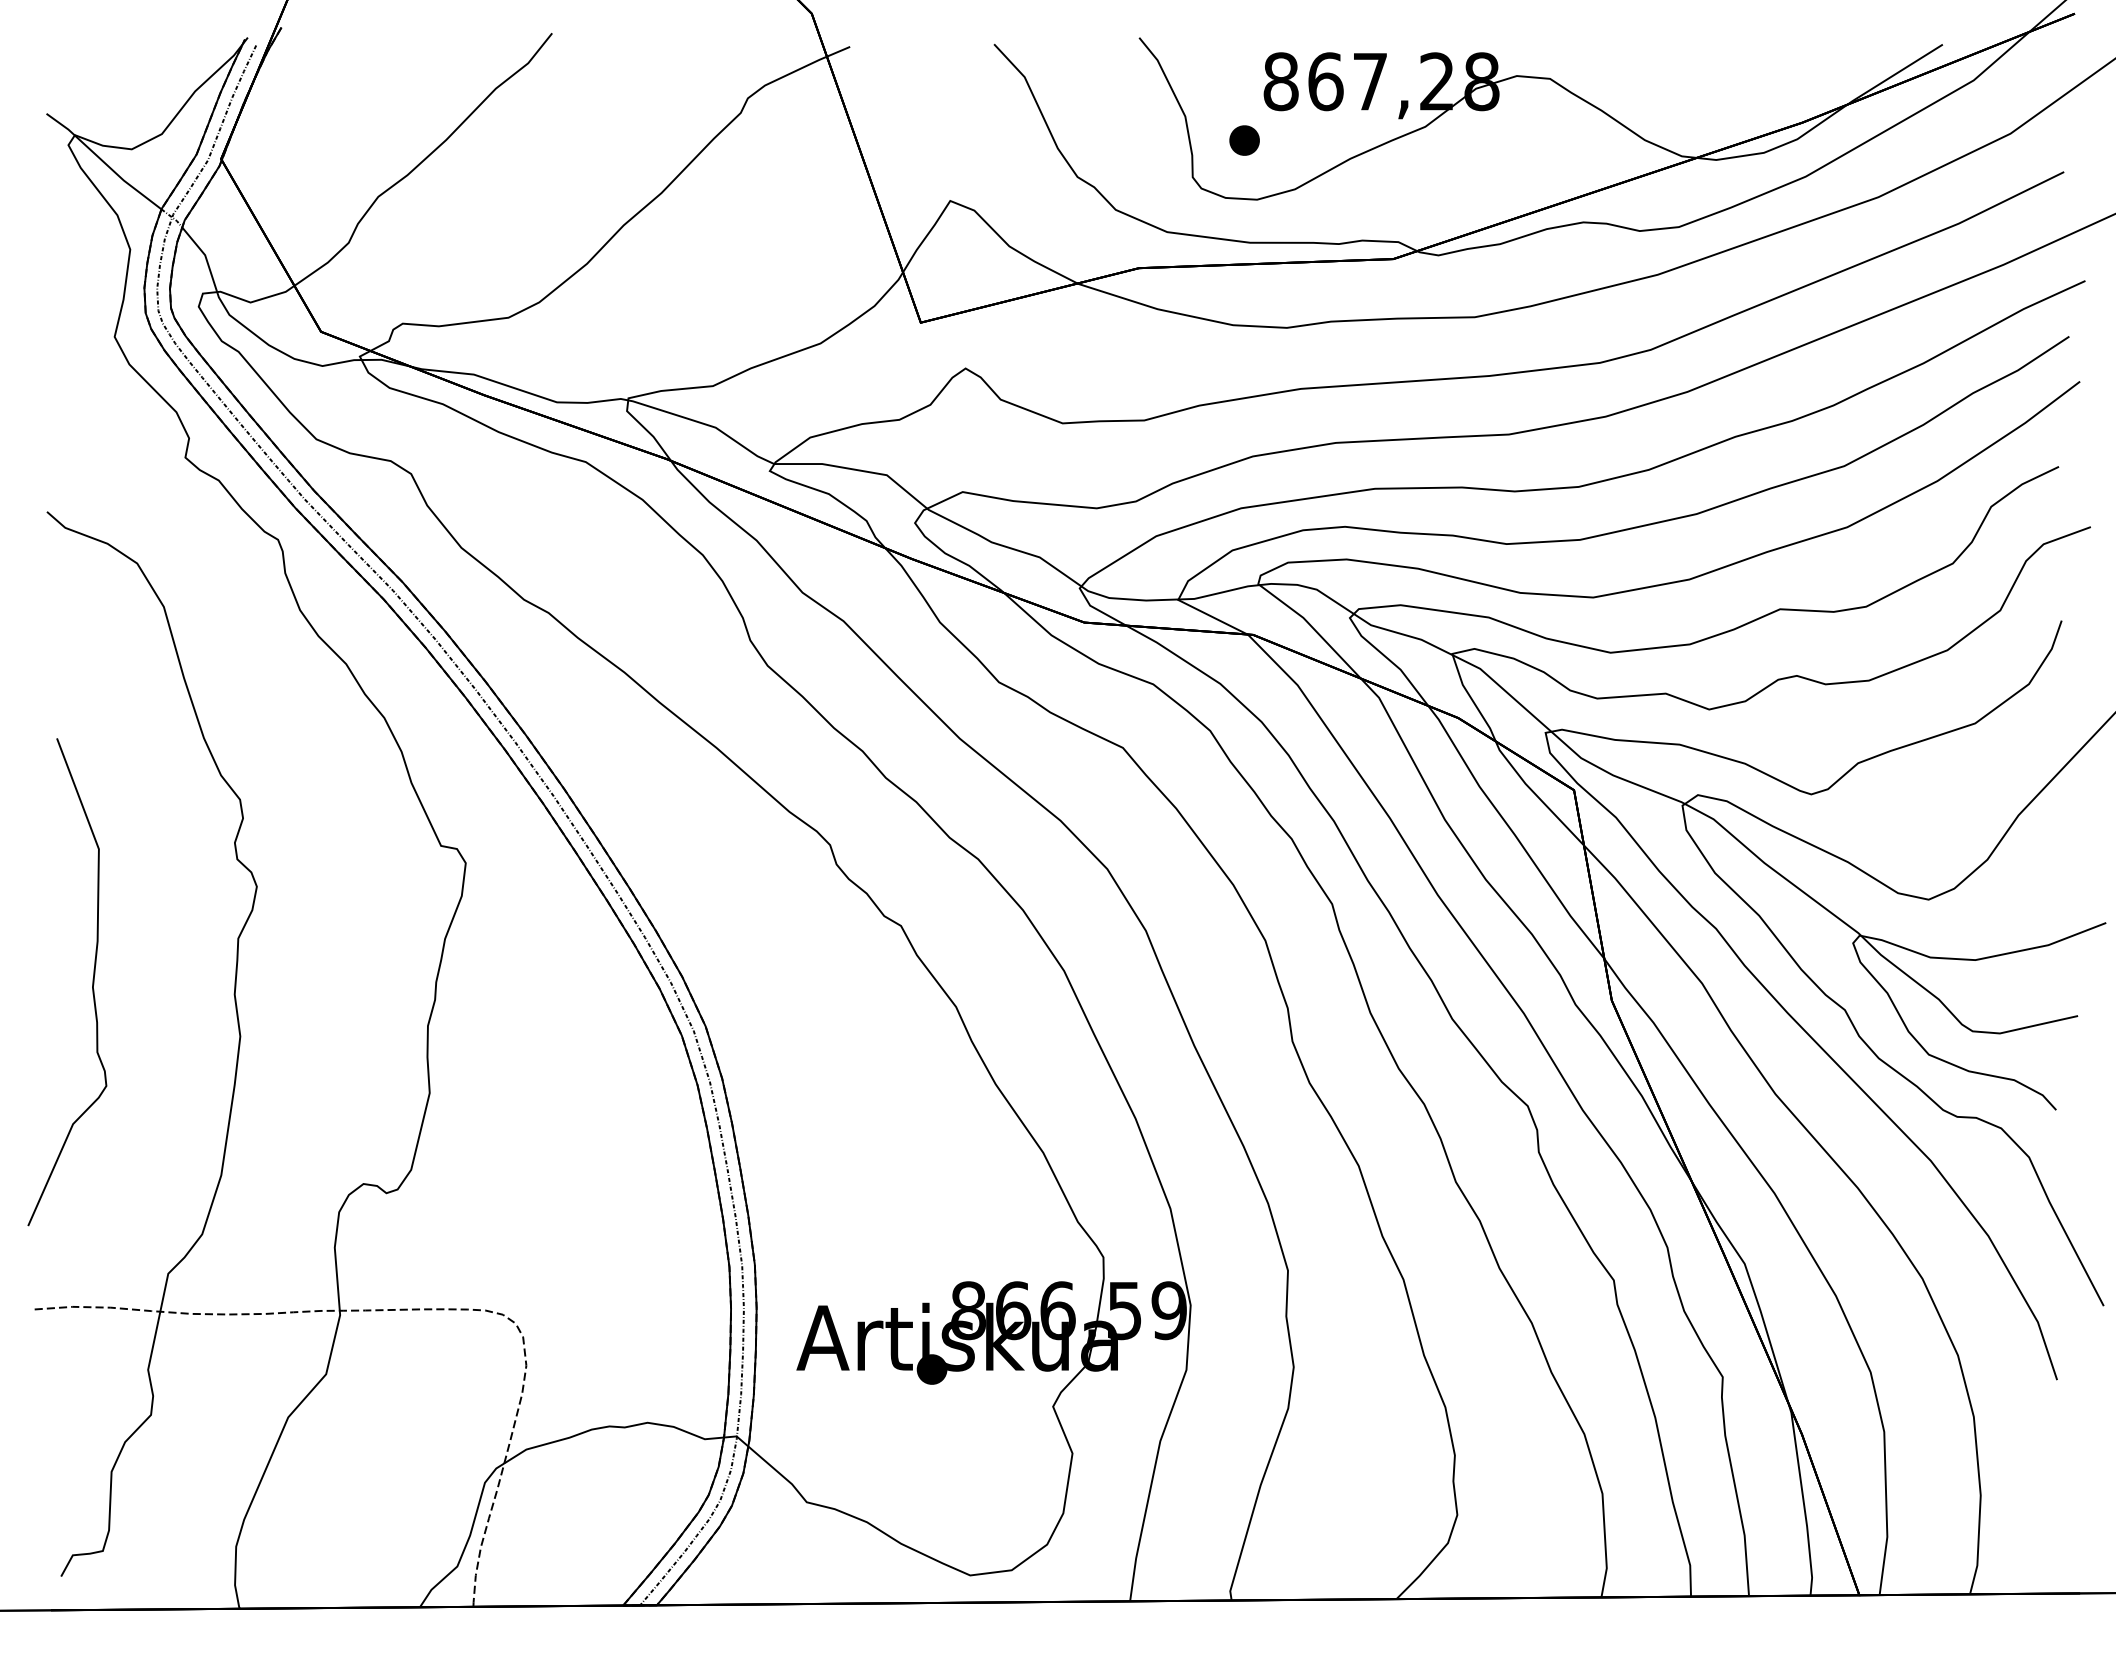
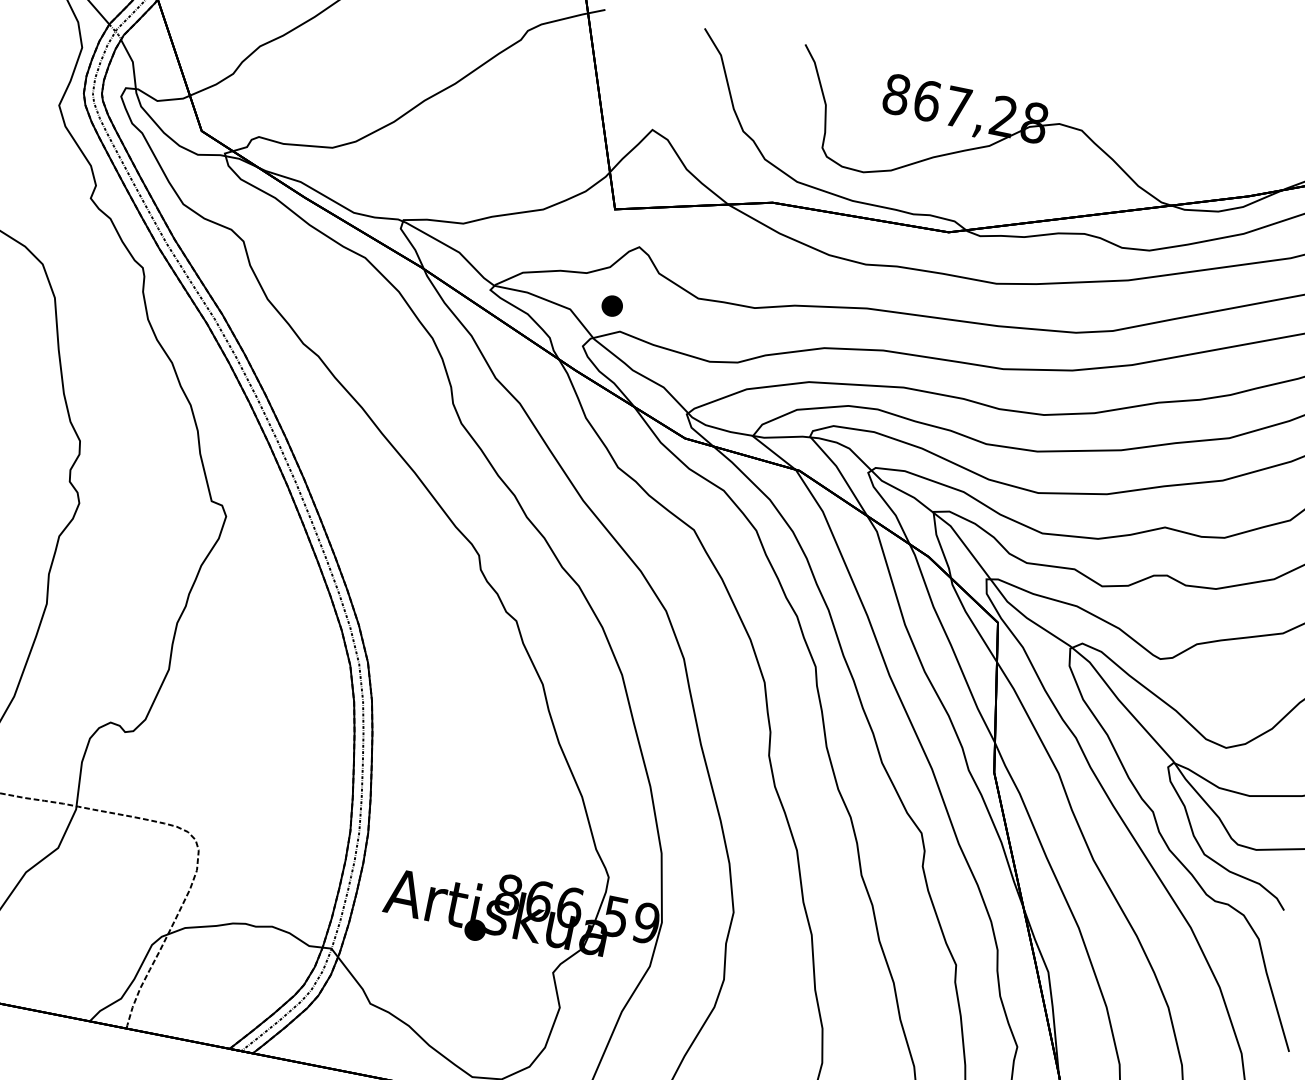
part: (1244, 140) -> (612, 306), moved

